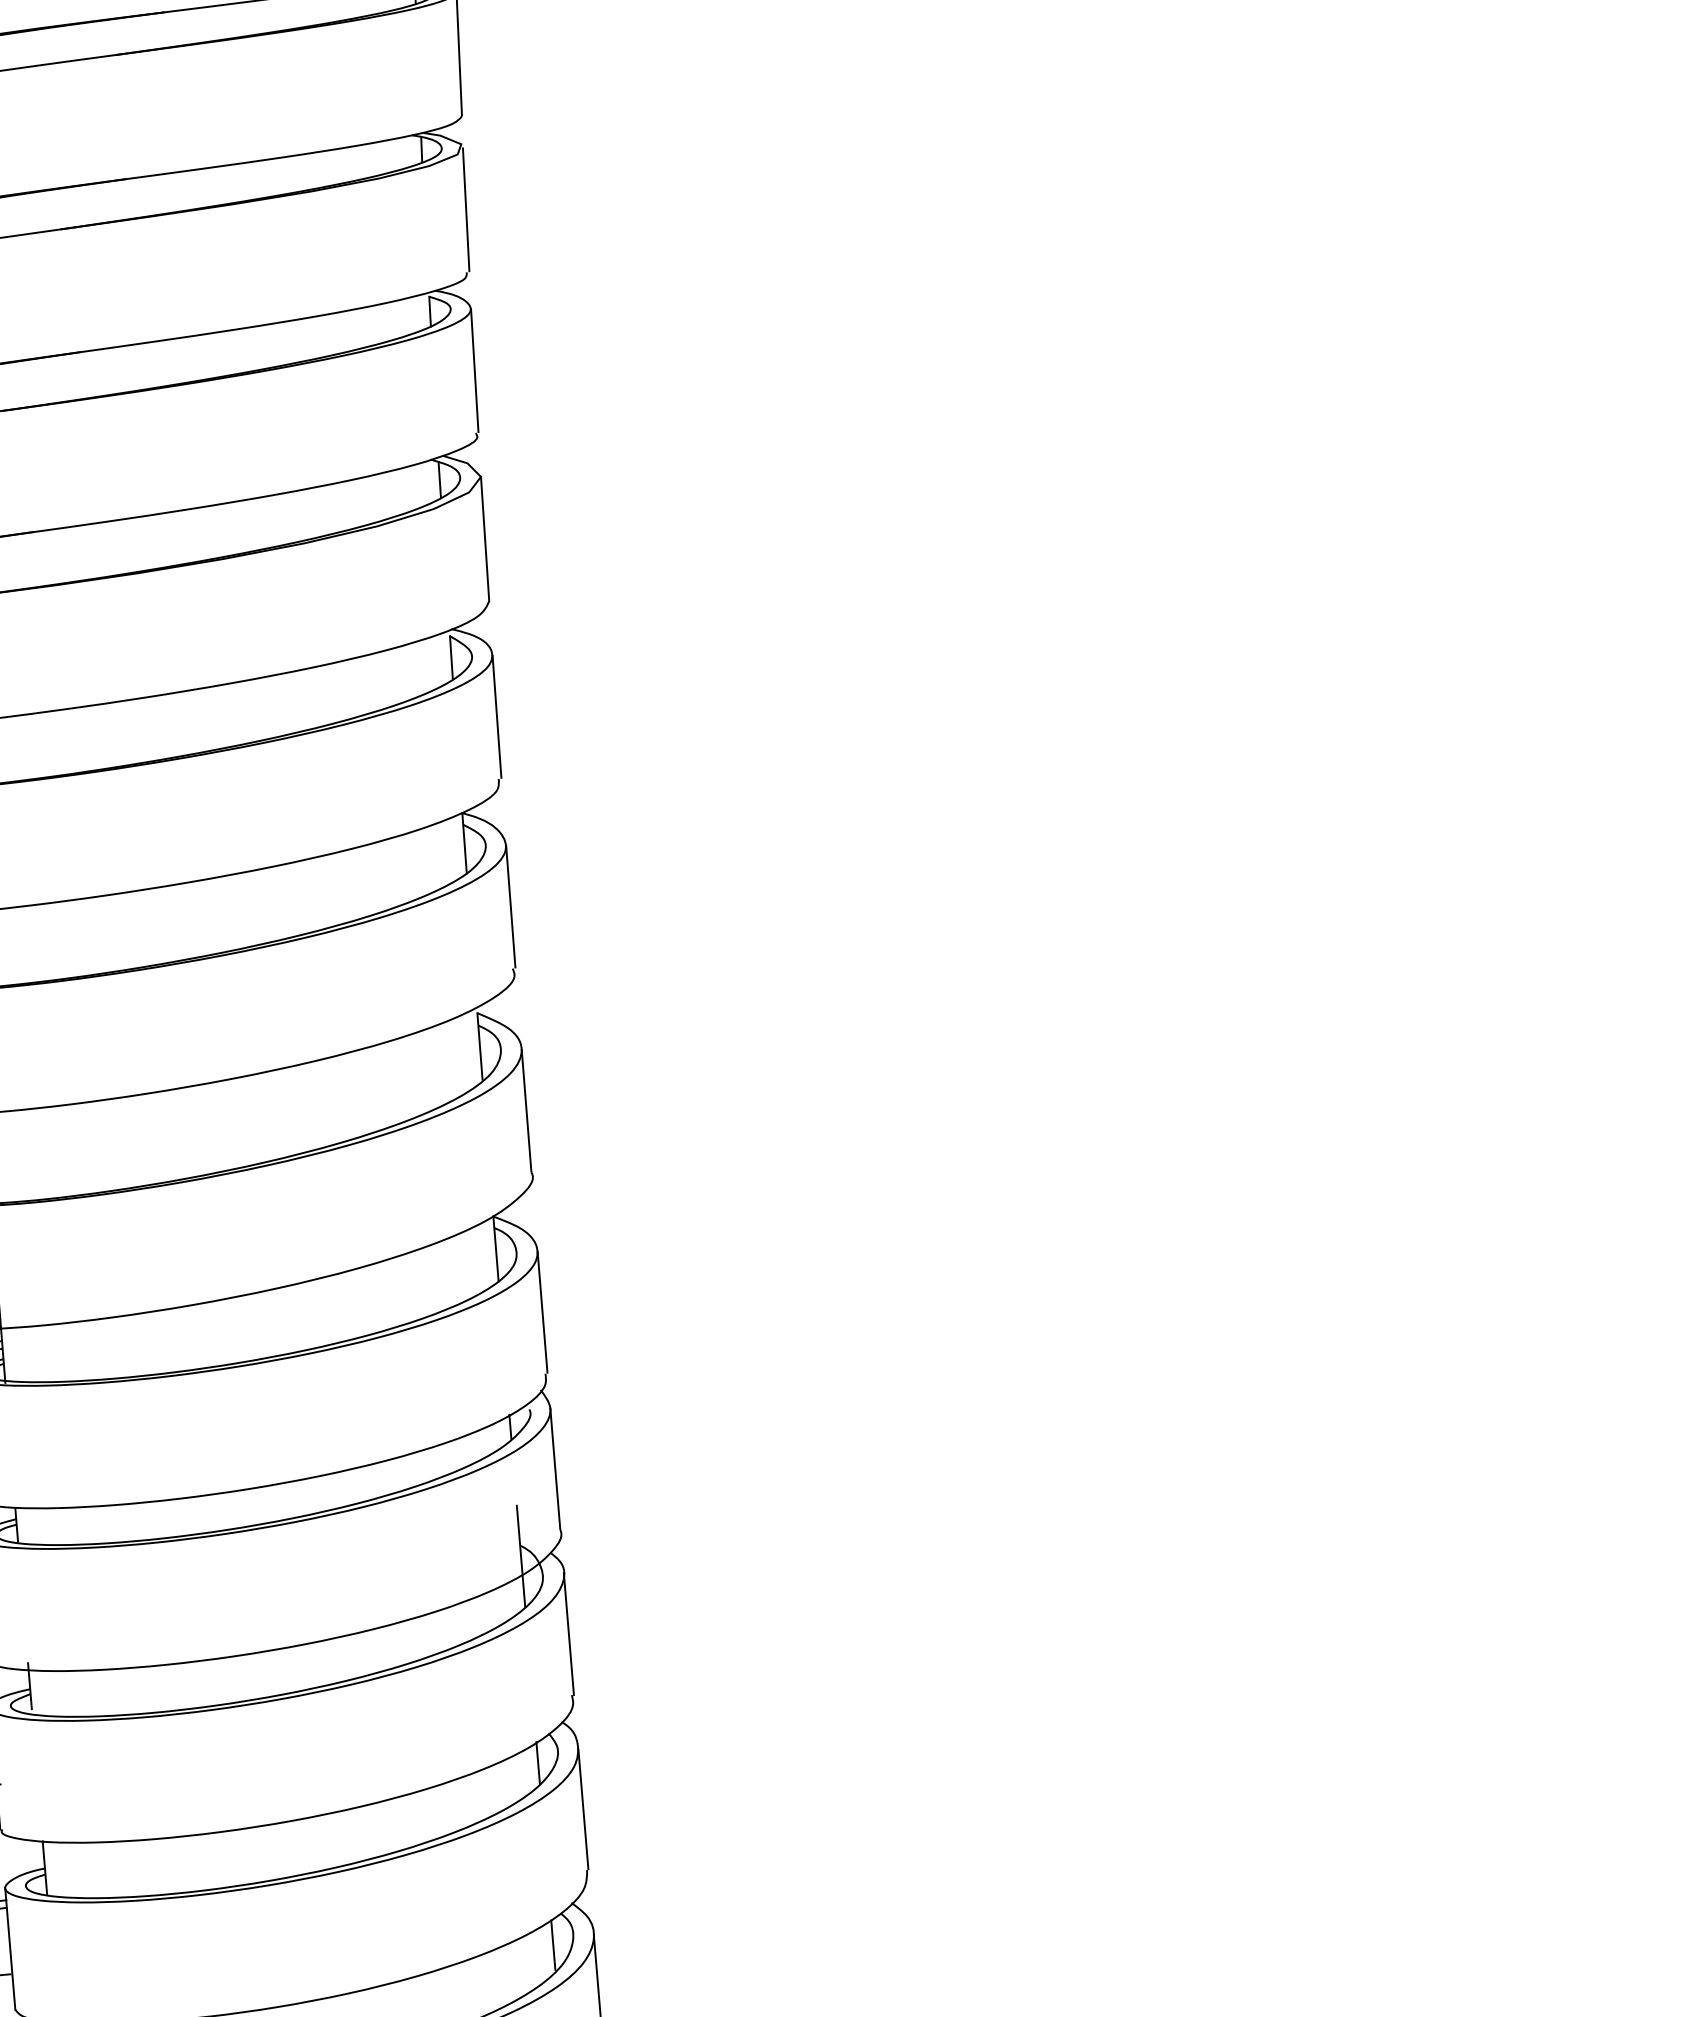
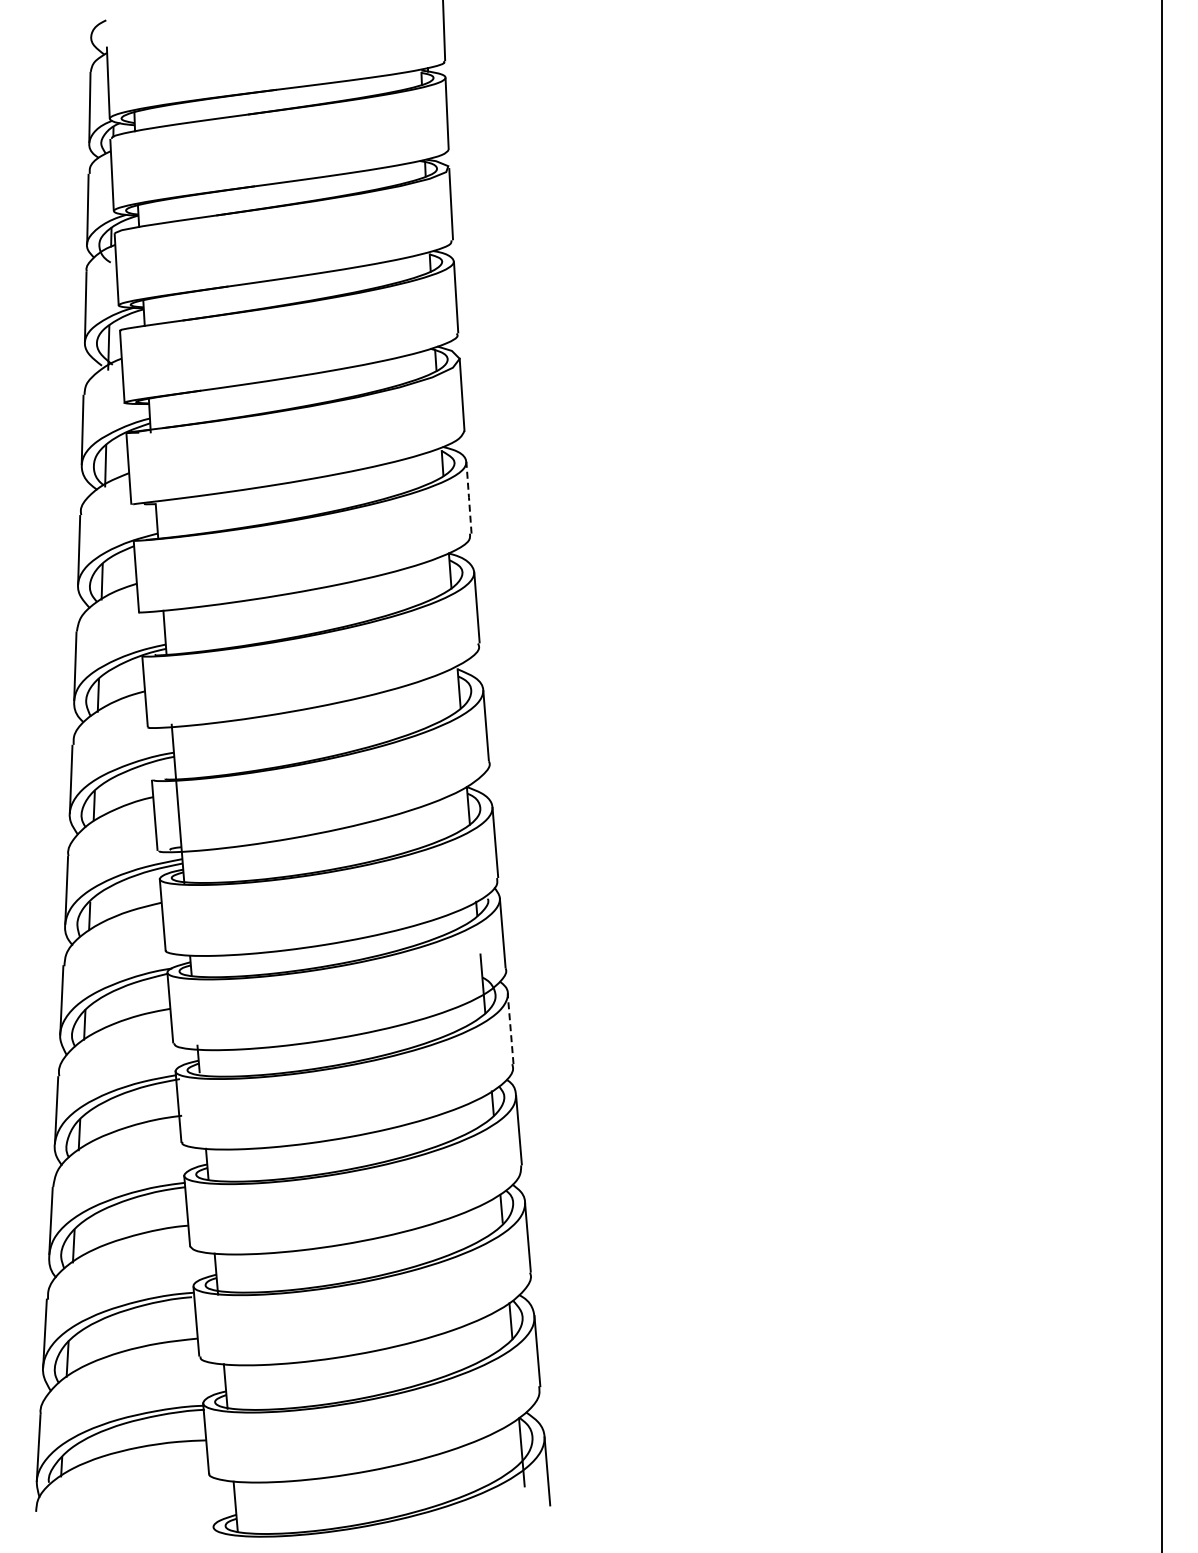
line: (496, 716) -> (468, 497), solid -> dashed
line: (568, 1633) -> (510, 1028), solid -> dashed

